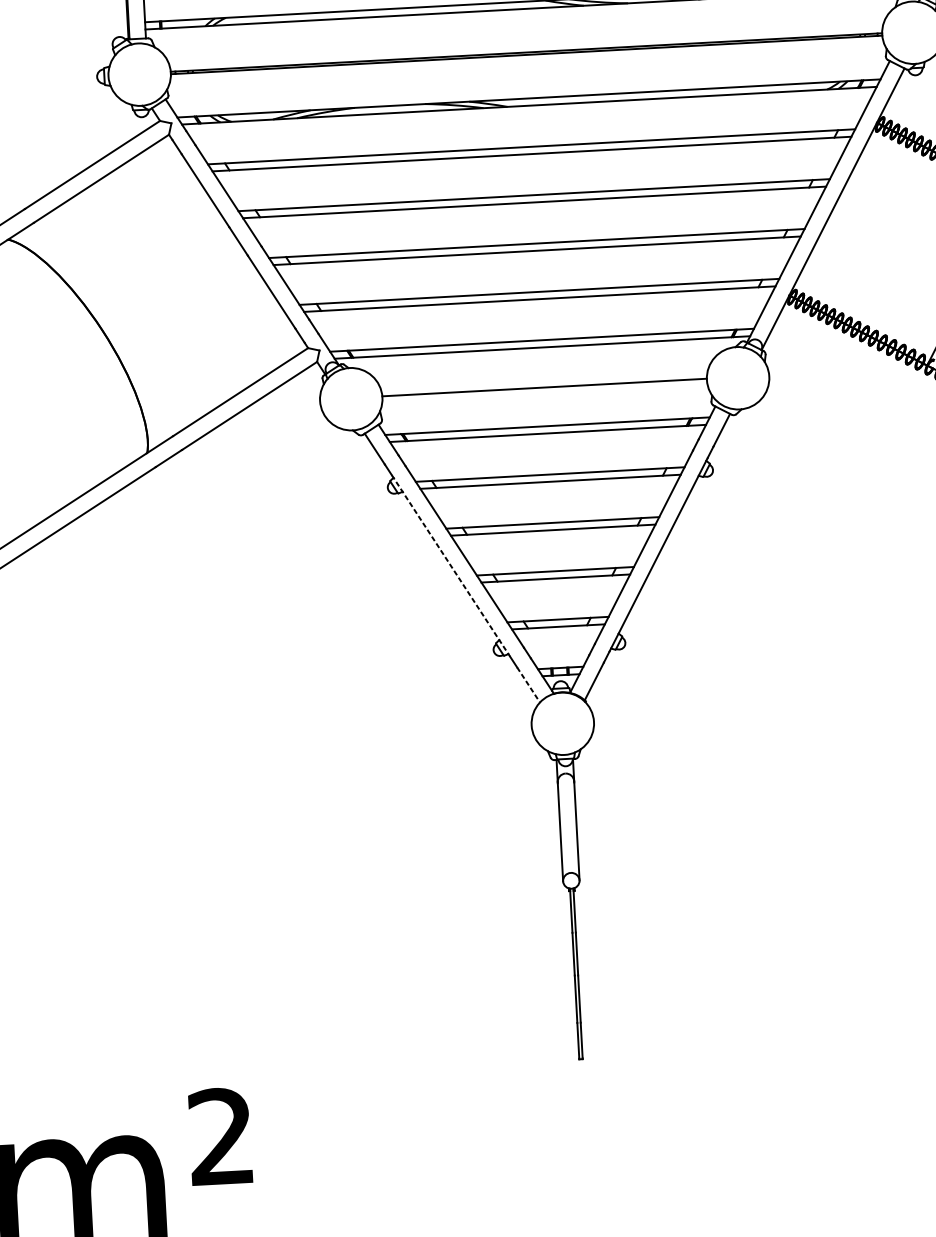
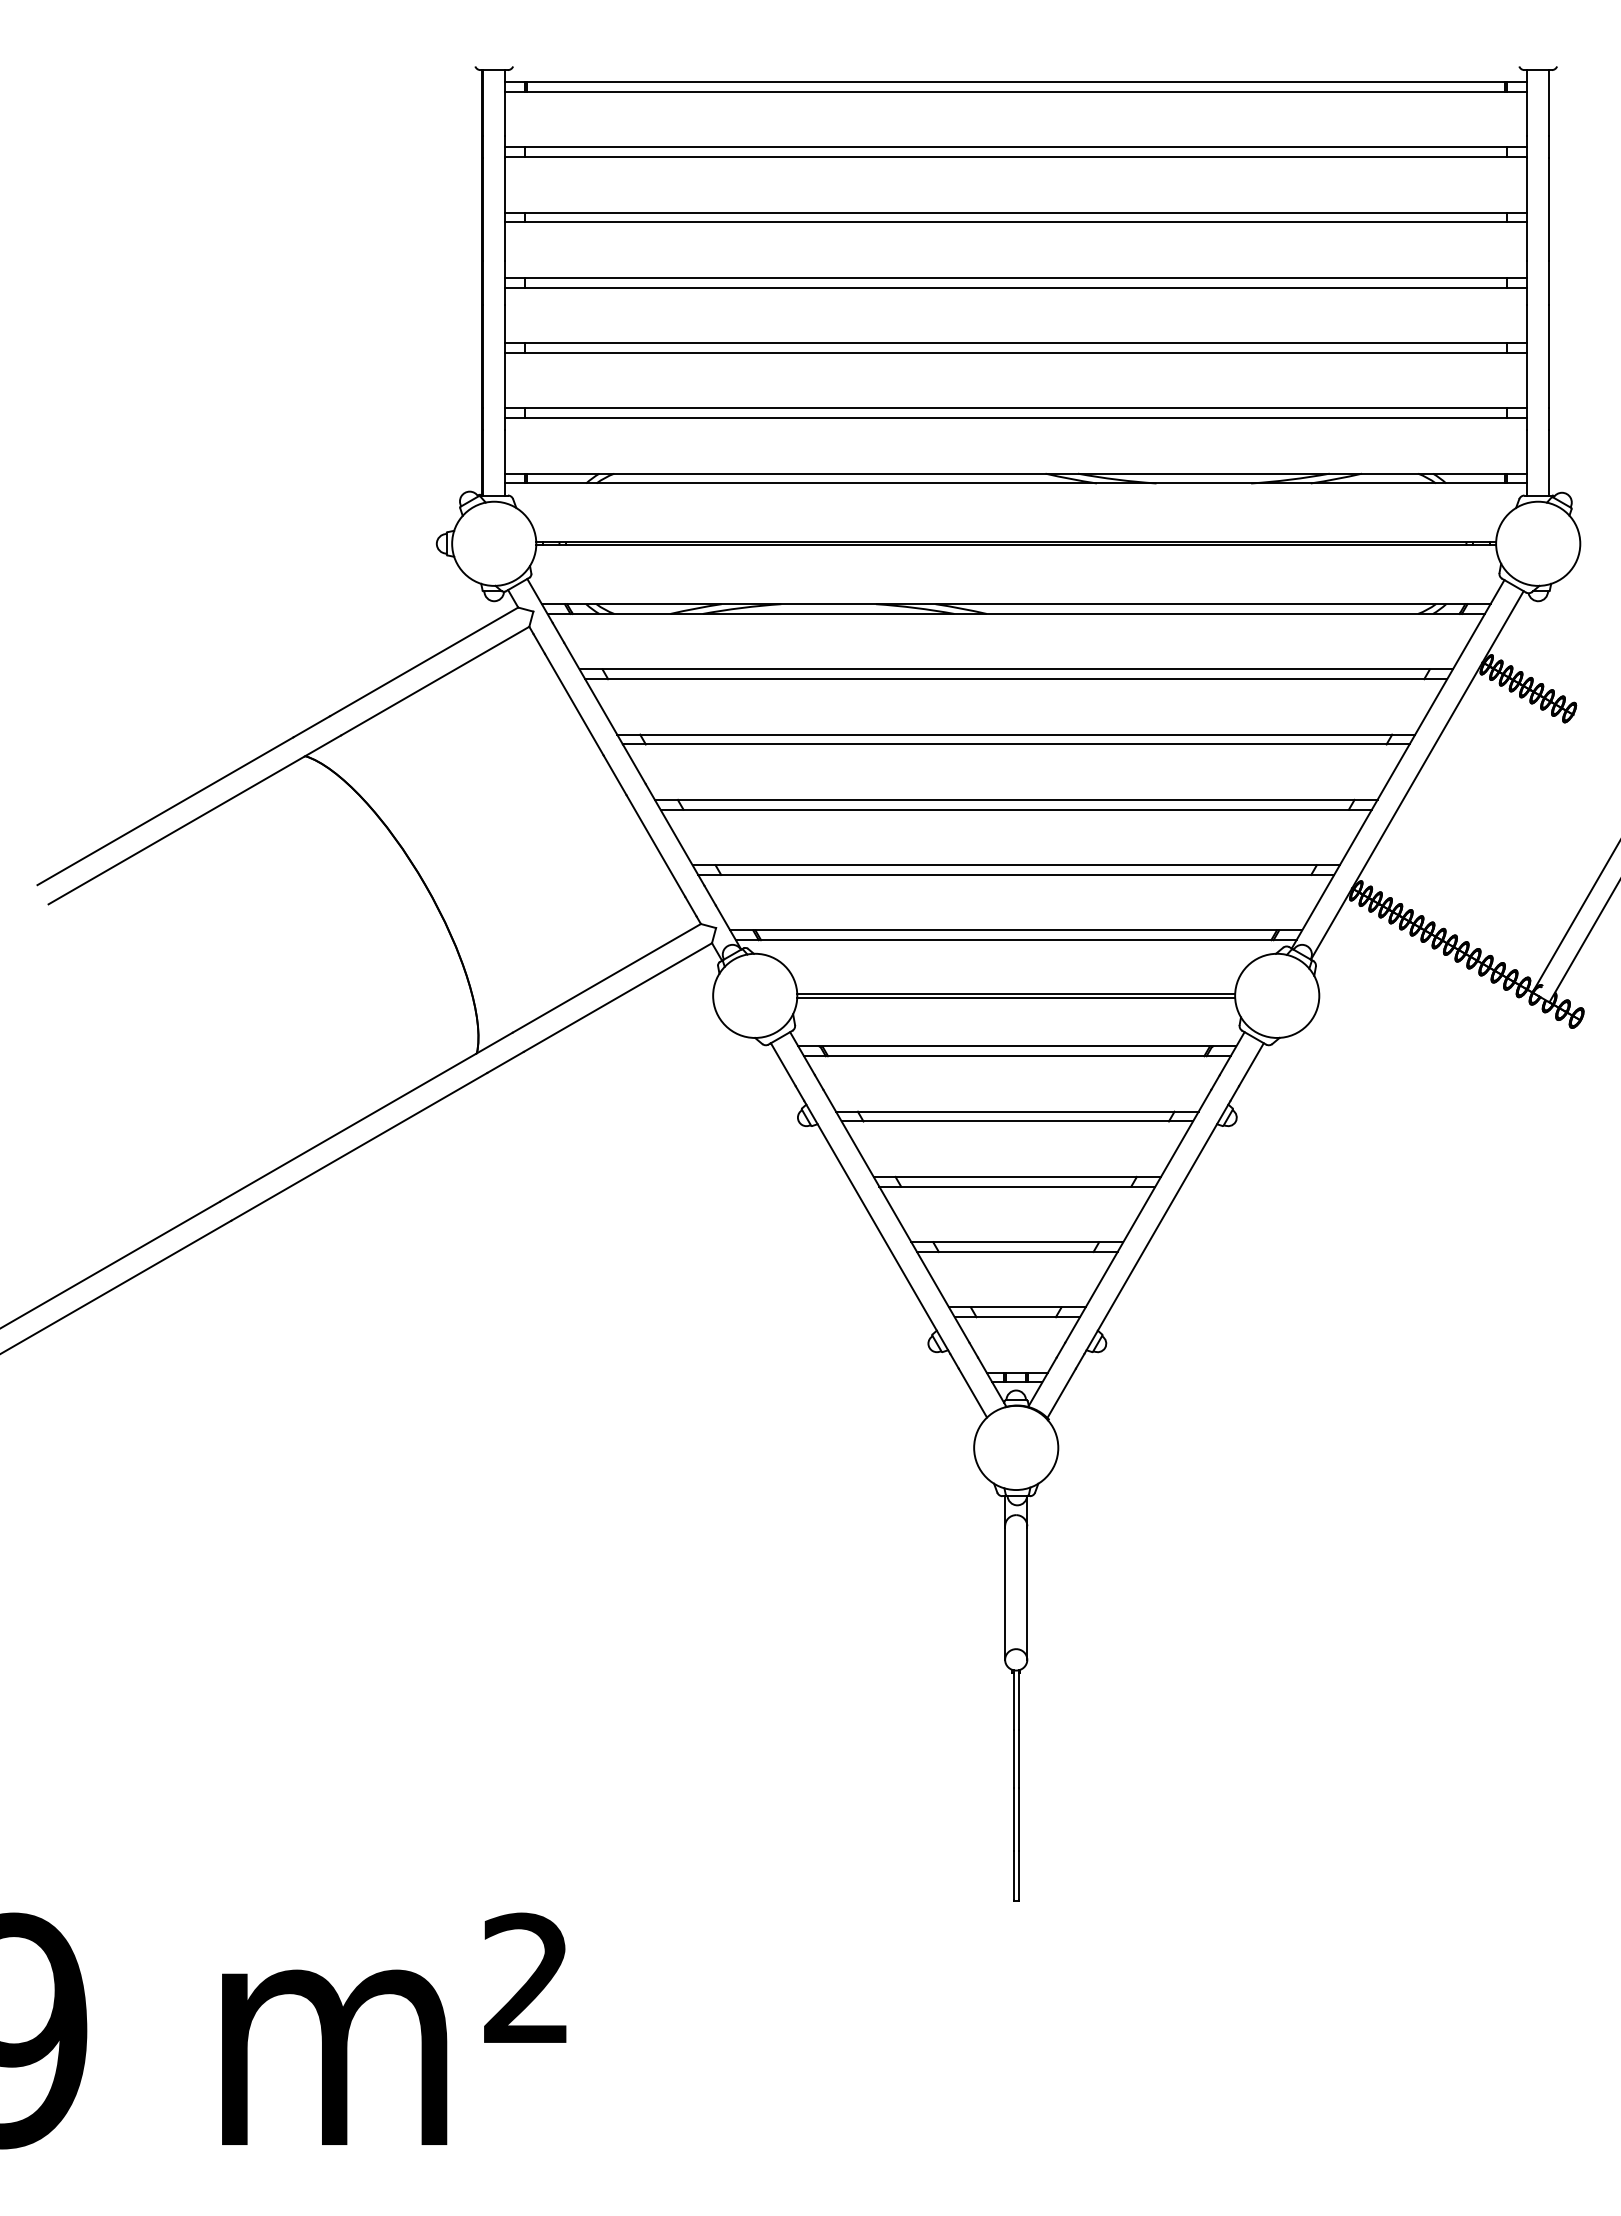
line: (544, 389) -> (1016, 997), added
line: (451, 565) -> (877, 1227), dashed -> solid
line: (528, 685) -> (973, 1393), dashed -> solid

